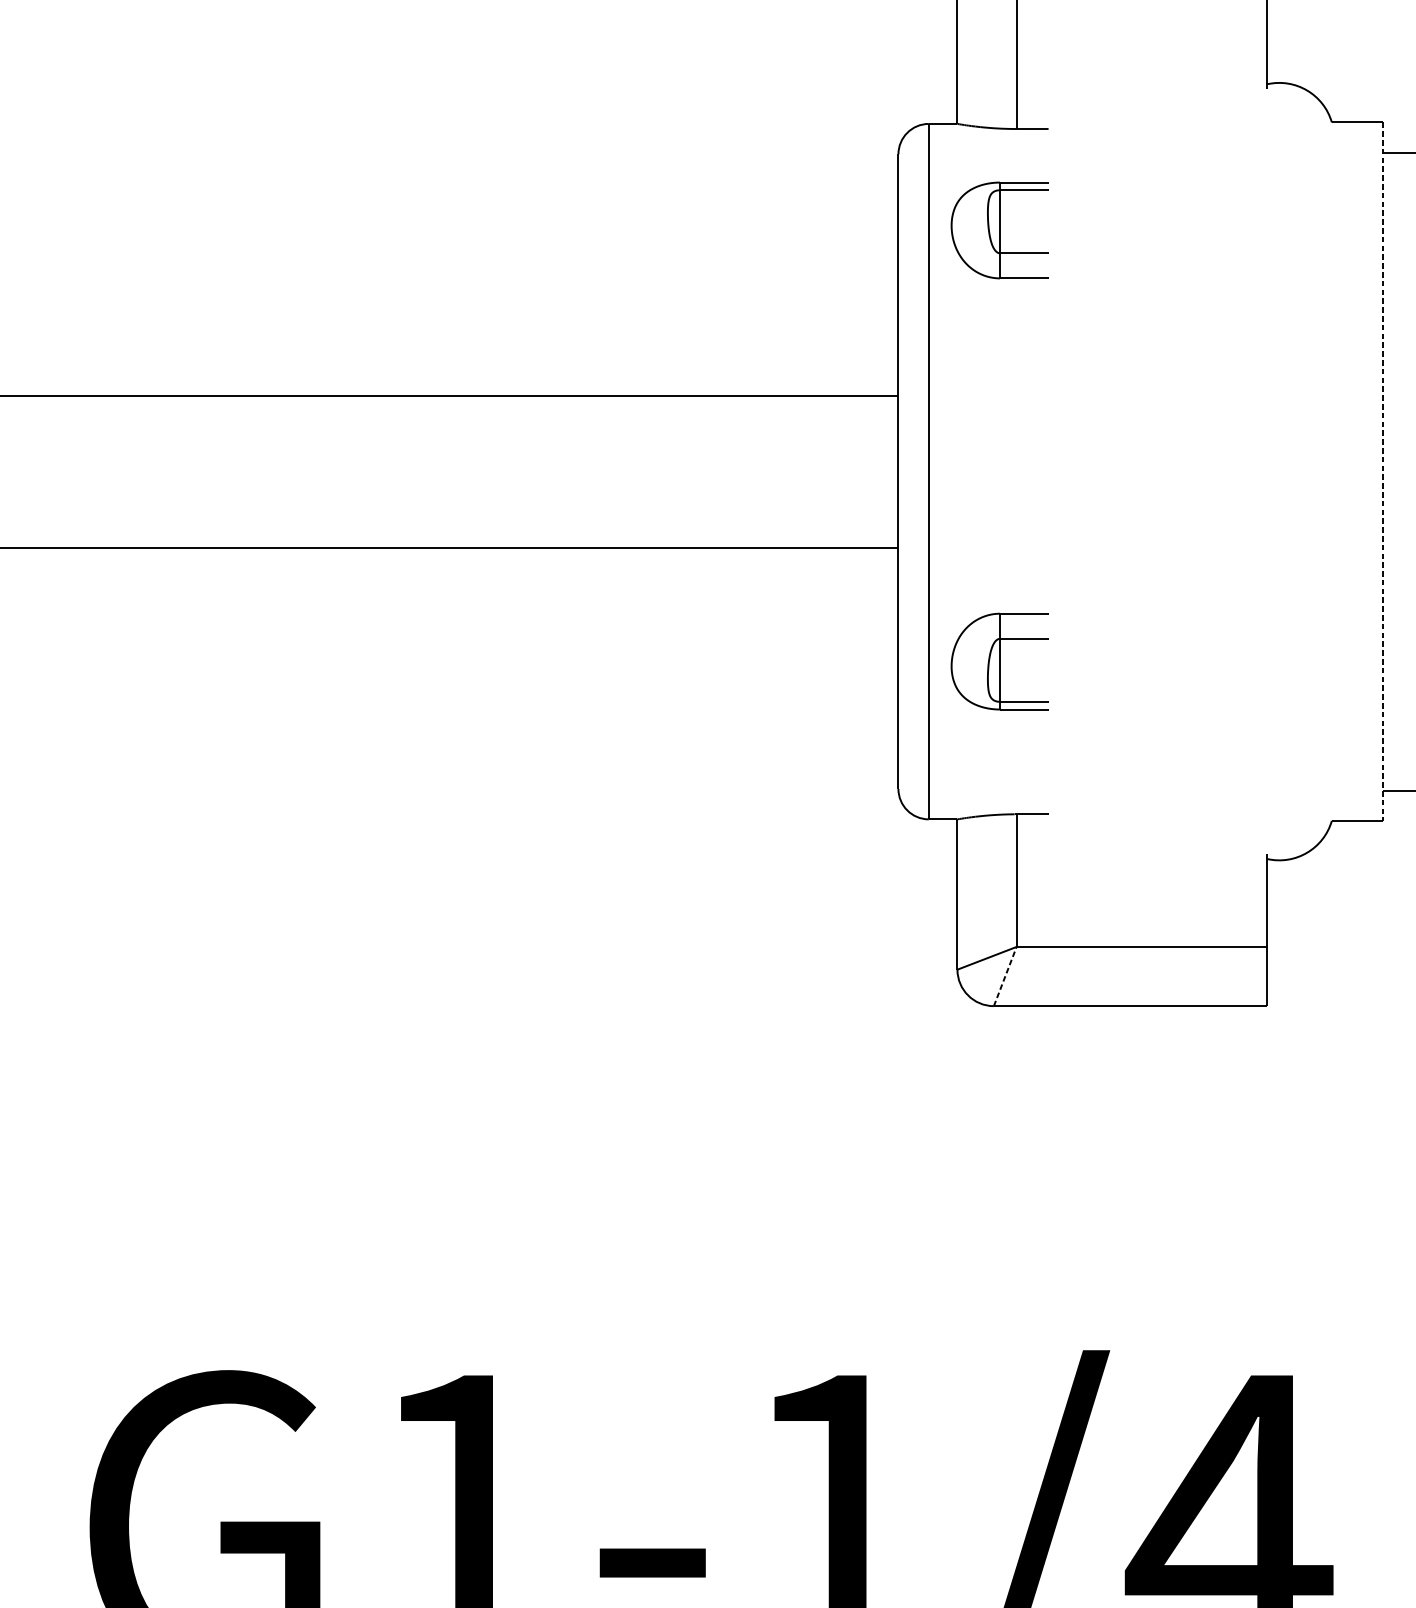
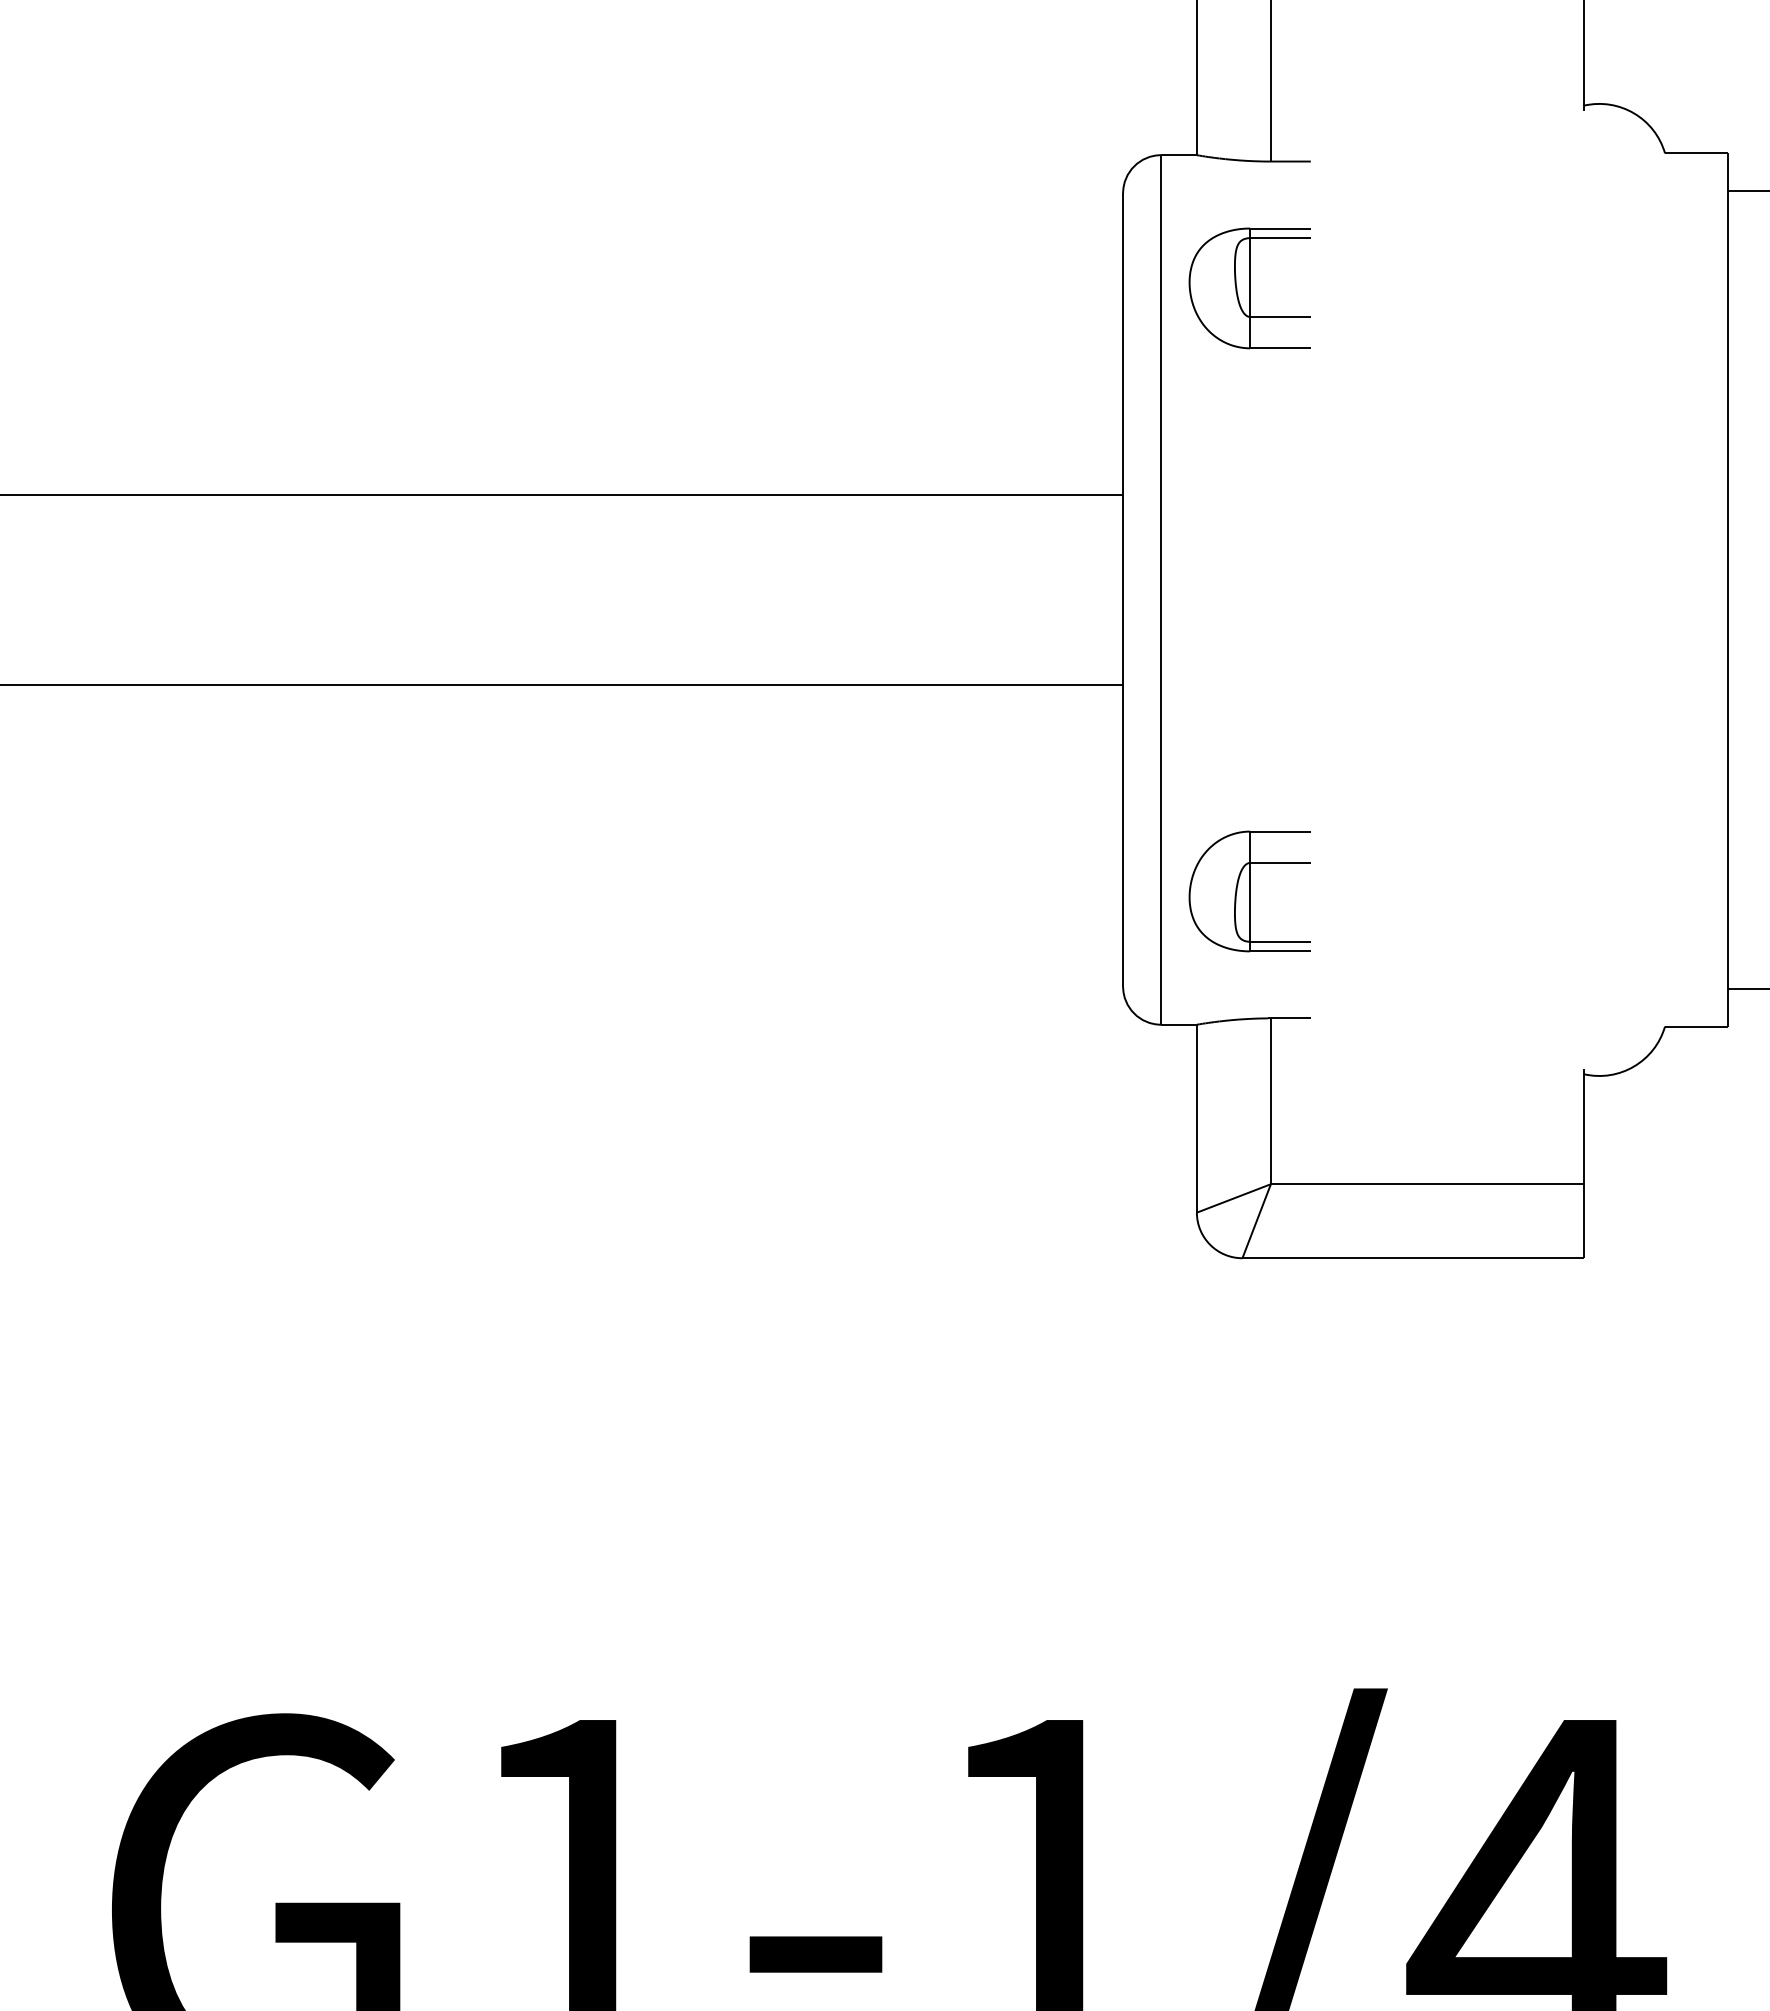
line: (1382, 471) -> (1728, 589), dashed -> solid
part: (999, 661) -> (1249, 891), moved
line: (1005, 976) -> (1256, 1221), dashed -> solid

